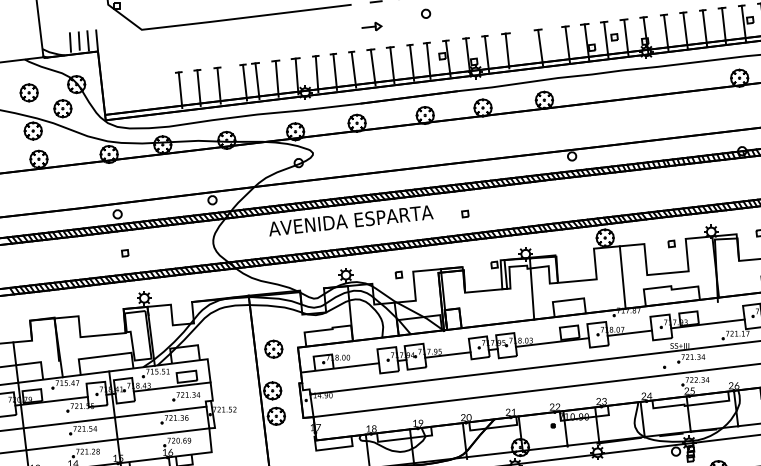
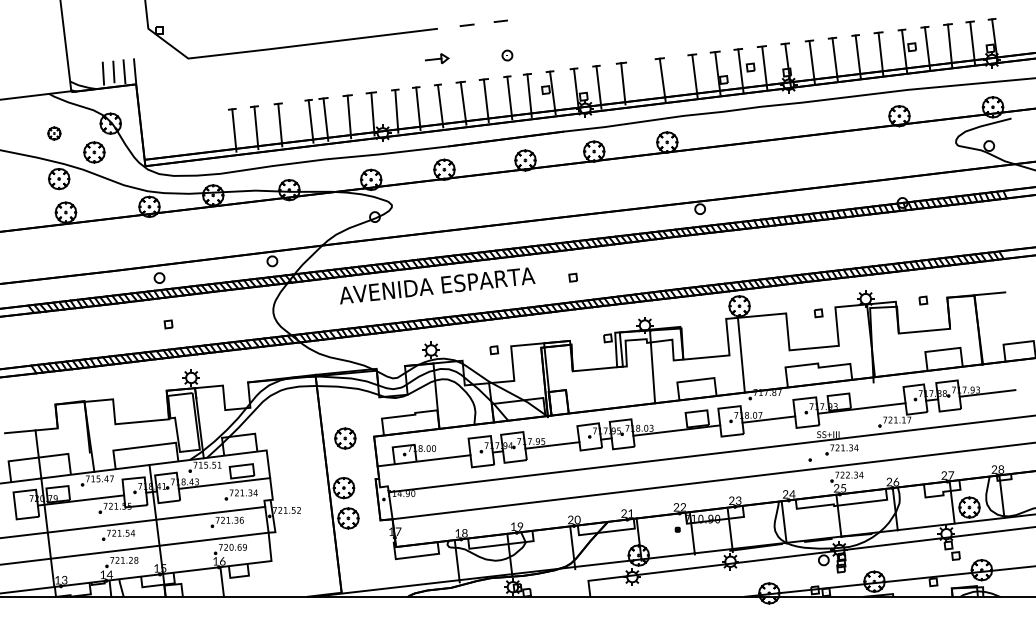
part: (426, 13) -> (507, 55), moved
part: (372, 26) -> (437, 58), moved
part: (29, 92) -> (54, 133), size x0.6
line: (621, 277) -> (740, 355), moved

